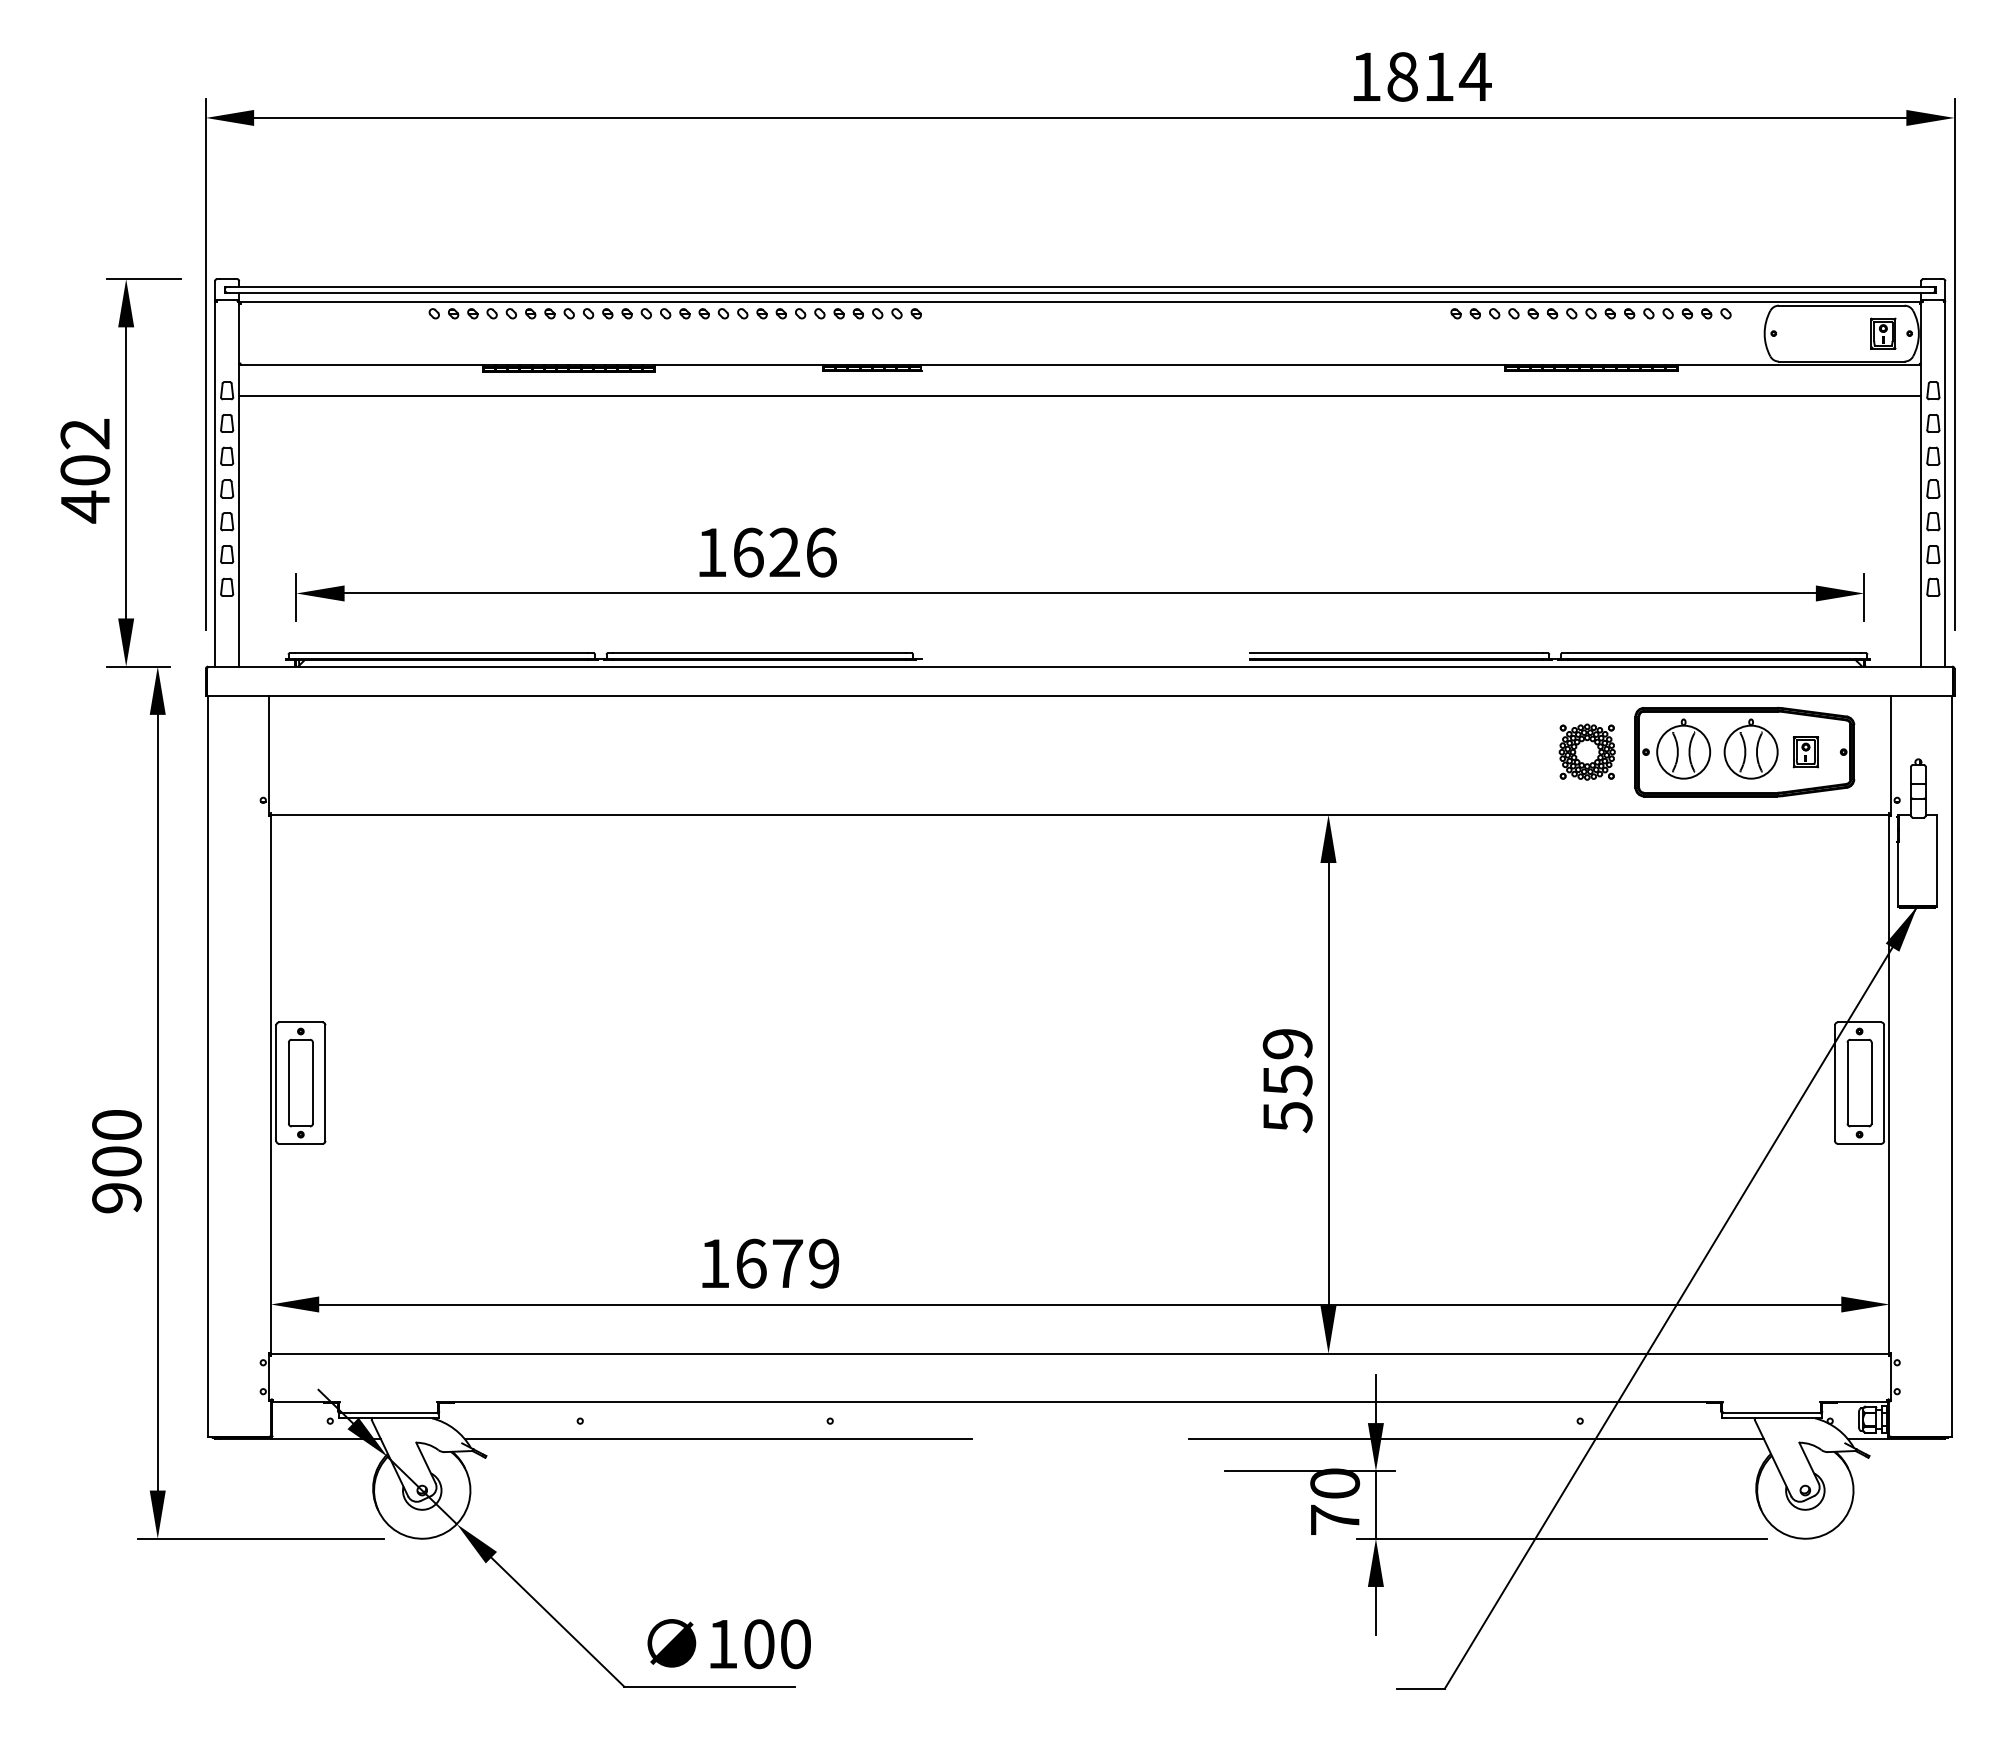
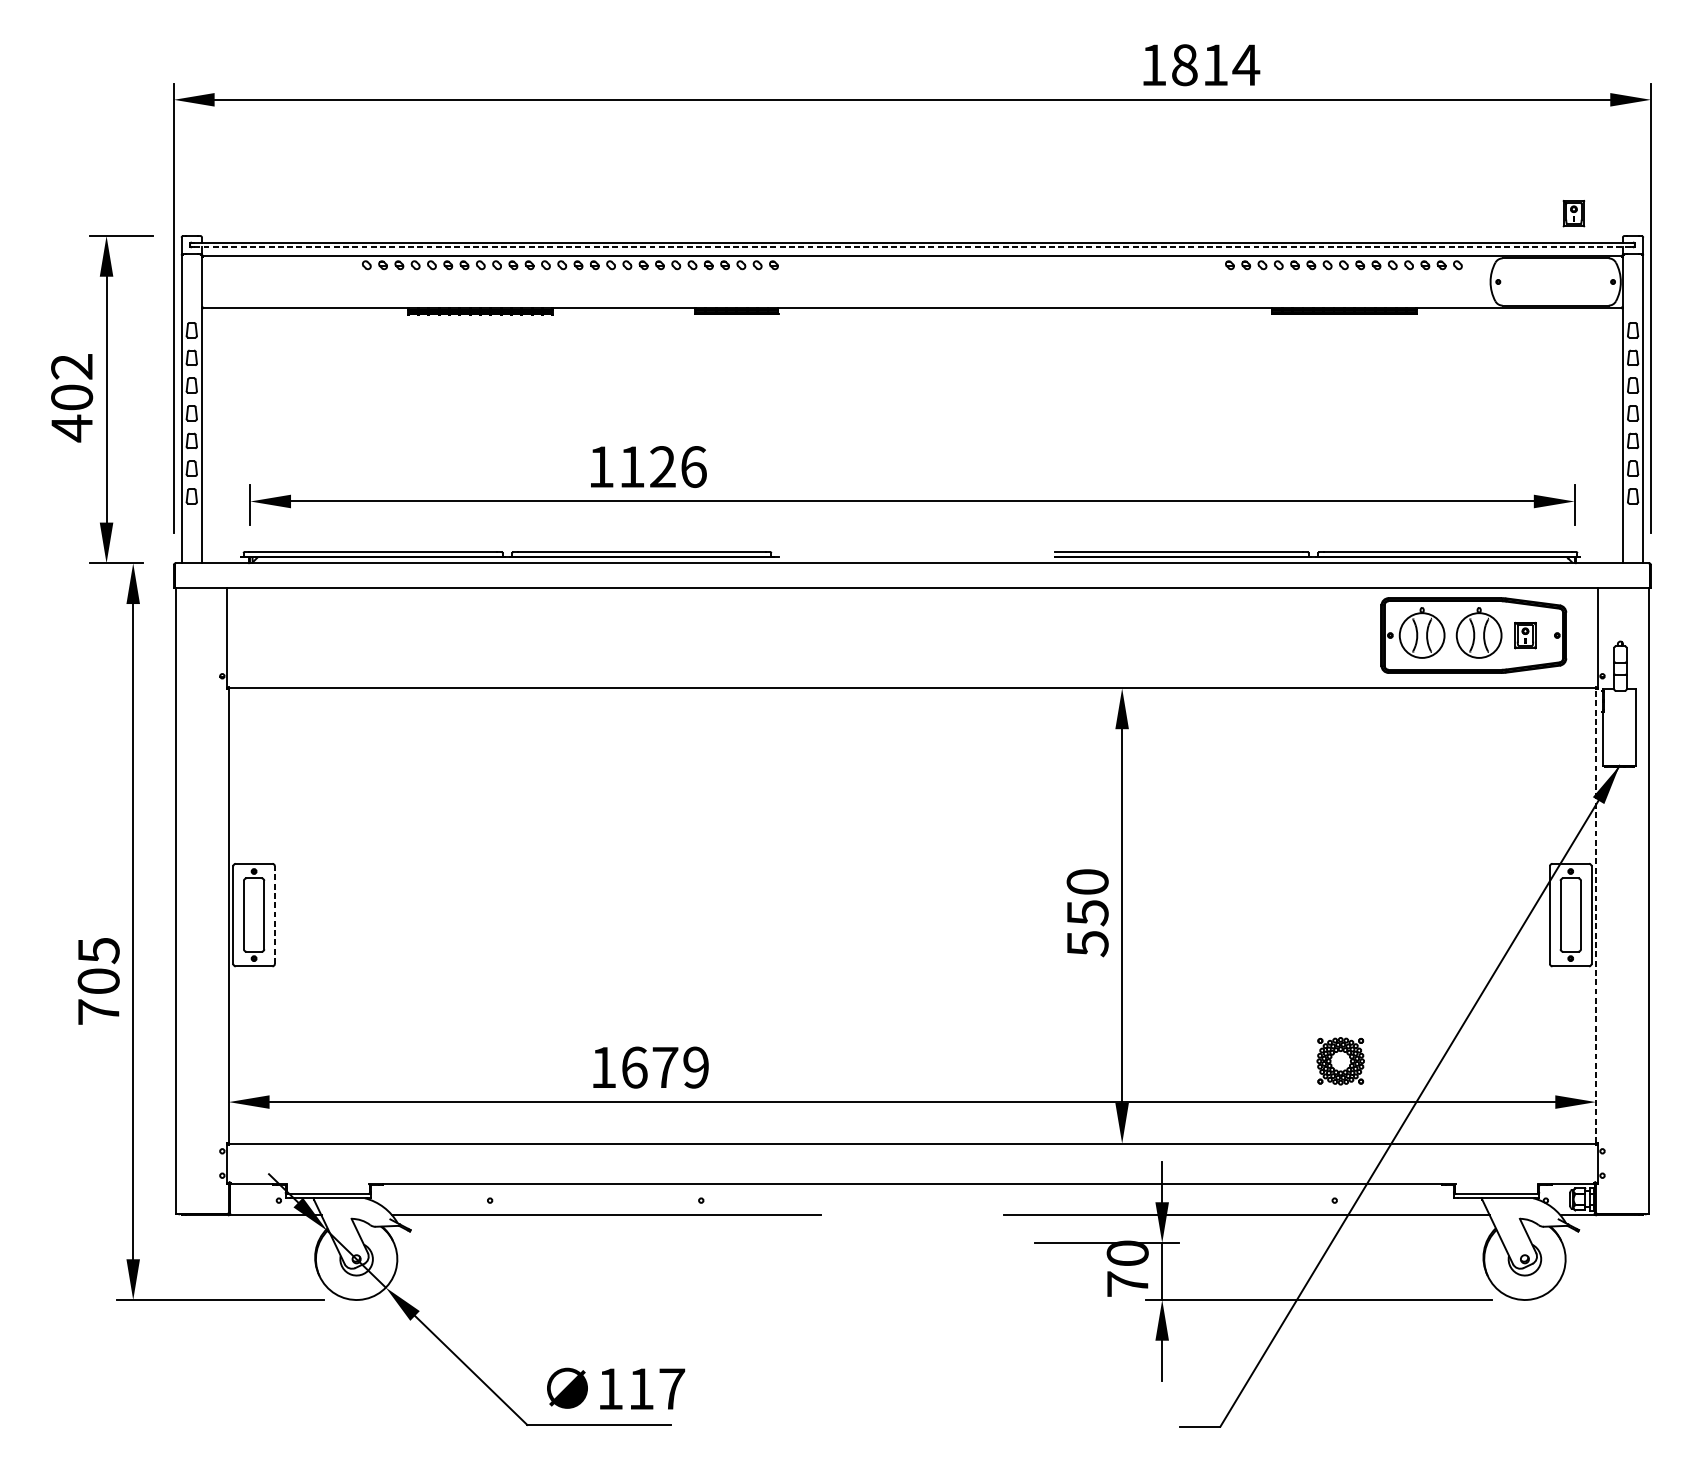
line: (1080, 292) -> (912, 247), solid -> dashed
part: (1883, 333) -> (1574, 213), moved
line: (1080, 396) -> (912, 335), removed
text: (748, 552) -> (632, 466), 1626 -> 1126
part: (1586, 751) -> (1340, 1060), moved
text: (1287, 1043) -> (1087, 881), 559 -> 550
line: (325, 1083) -> (274, 915), solid -> dashed
line: (1889, 1084) -> (1596, 916), solid -> dashed
text: (116, 1161) -> (98, 981), 900 -> 705
text: (777, 1644) -> (656, 1389), 100 -> 117

